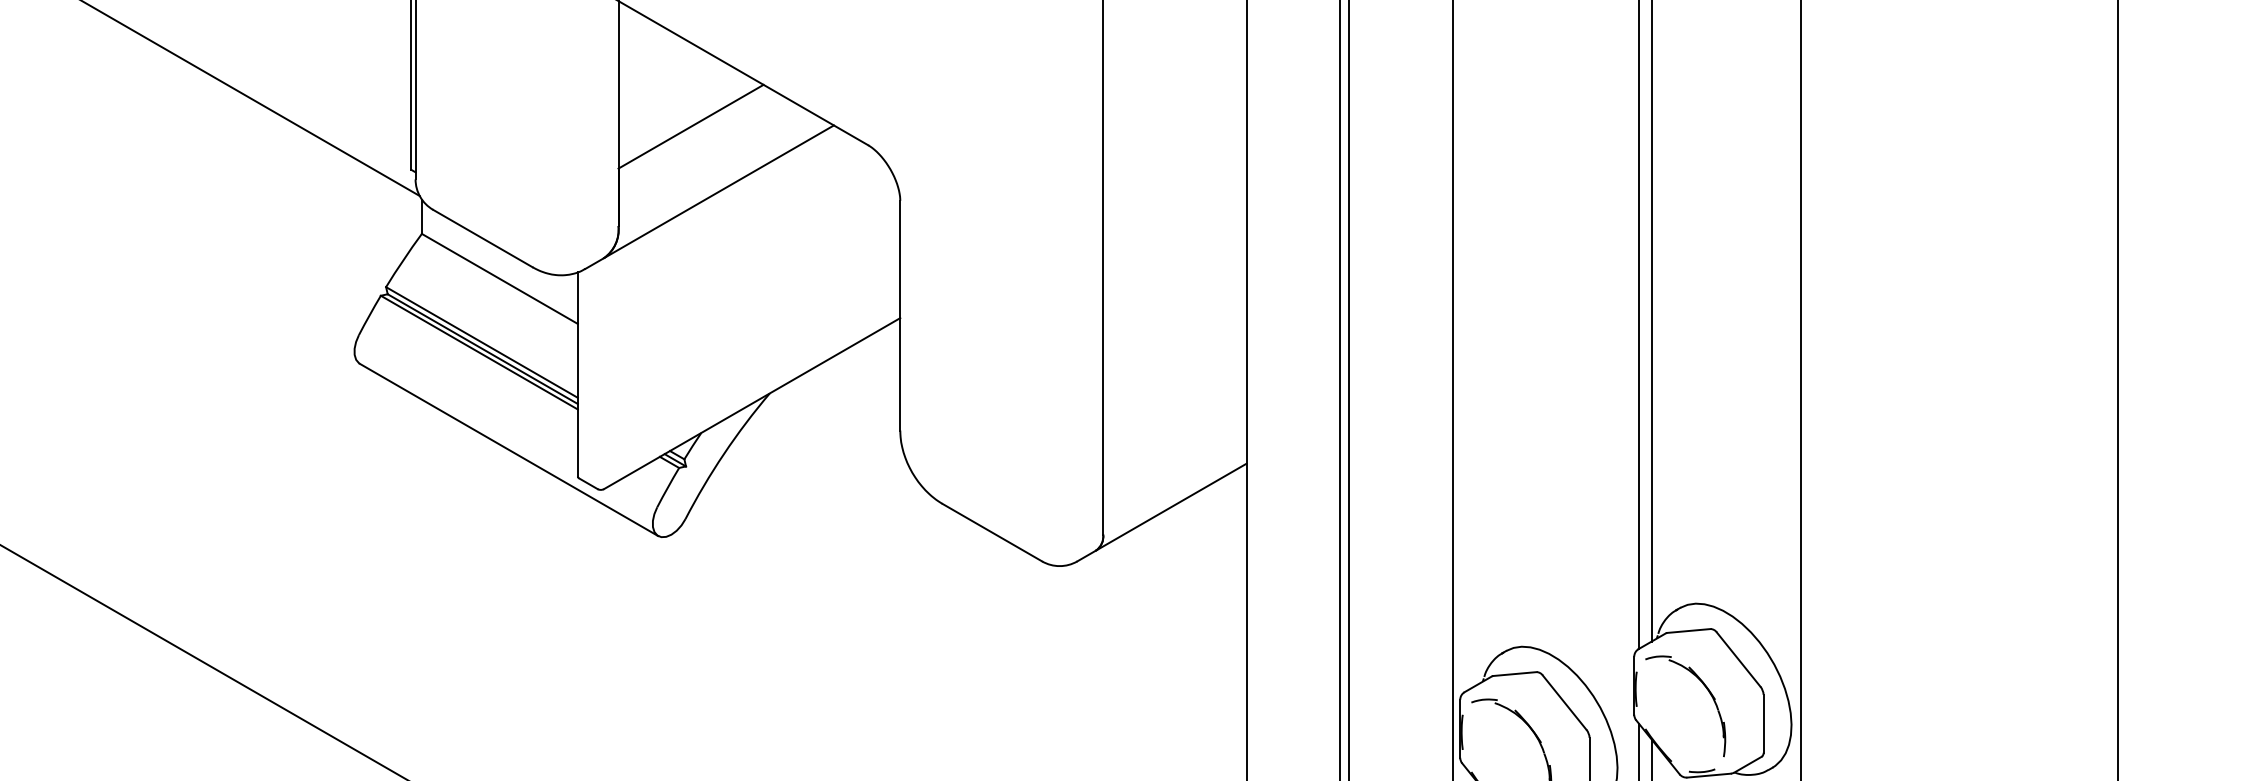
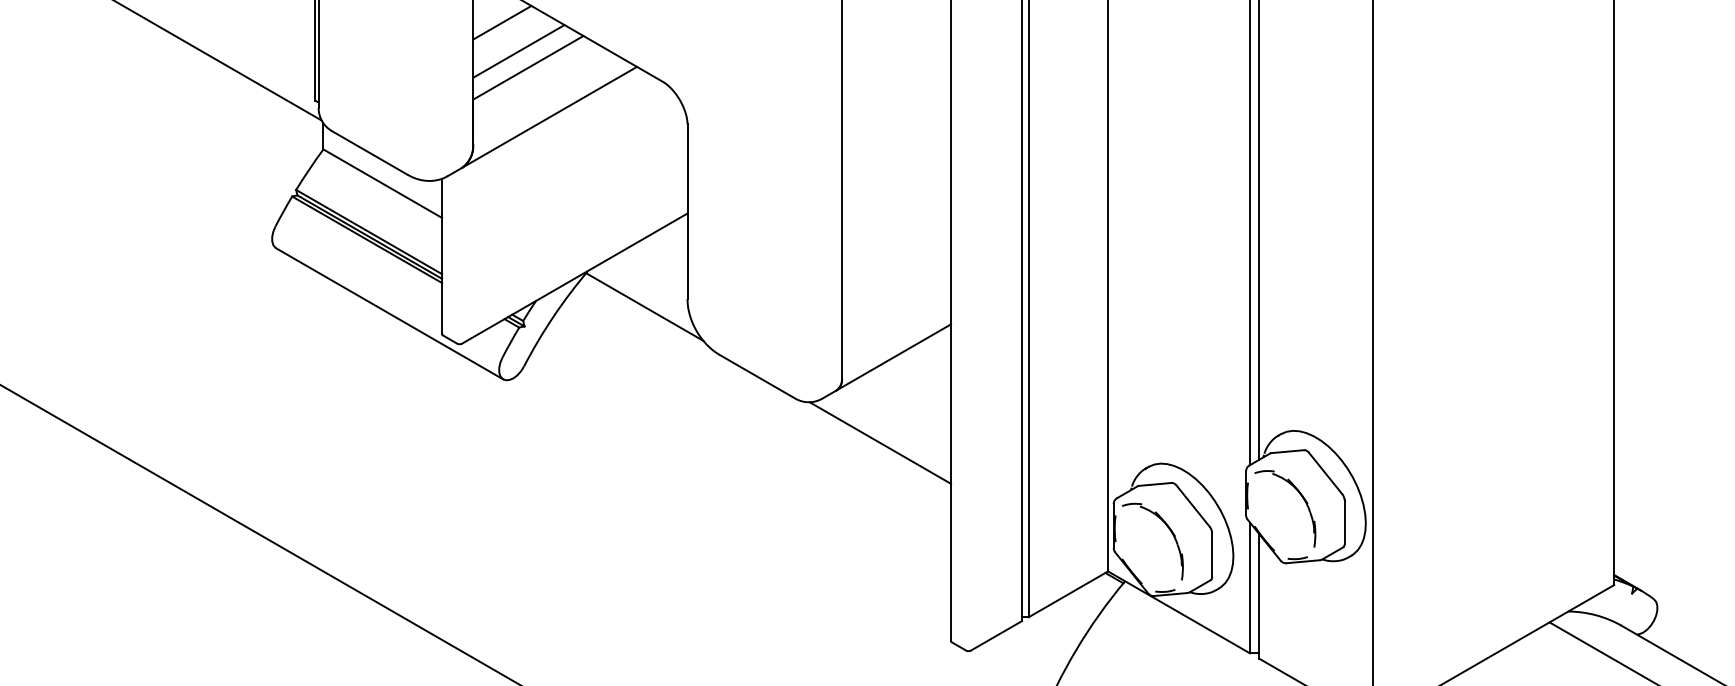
line: (657, 67) -> (502, 22), added
line: (678, 105) -> (518, 51), added
line: (843, 440) -> (644, 306), added
line: (1153, 618) -> (880, 442), added

